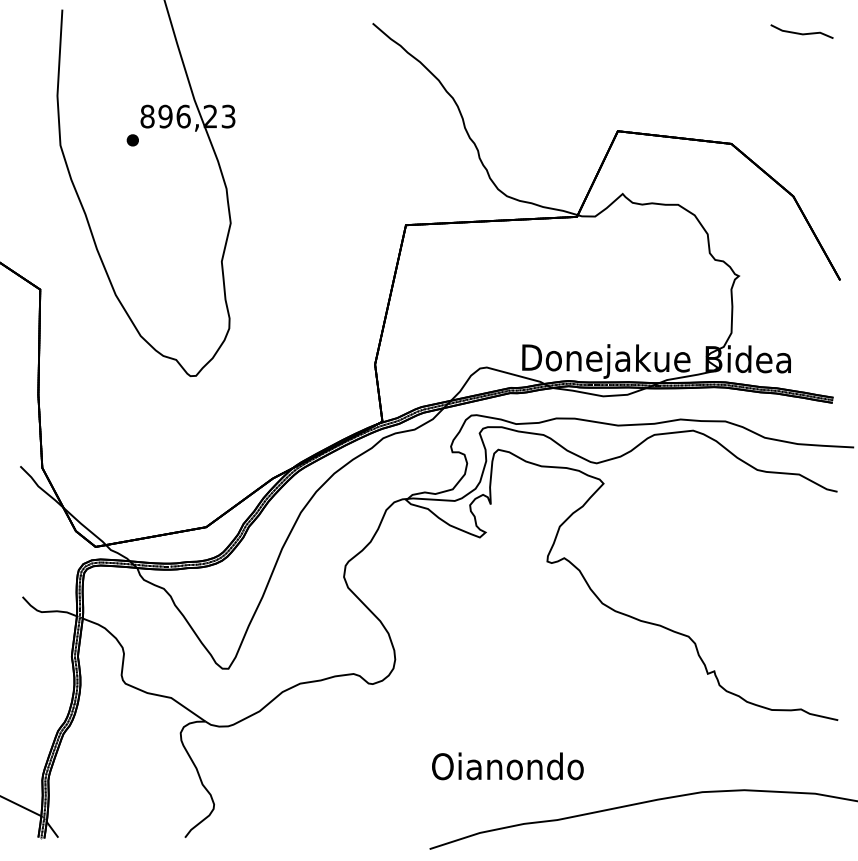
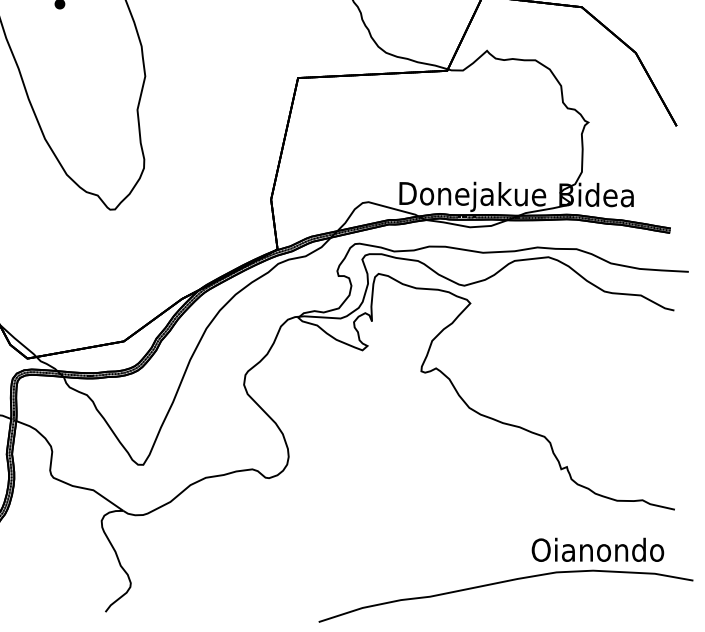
text: (507, 766) -> (597, 550), moved

